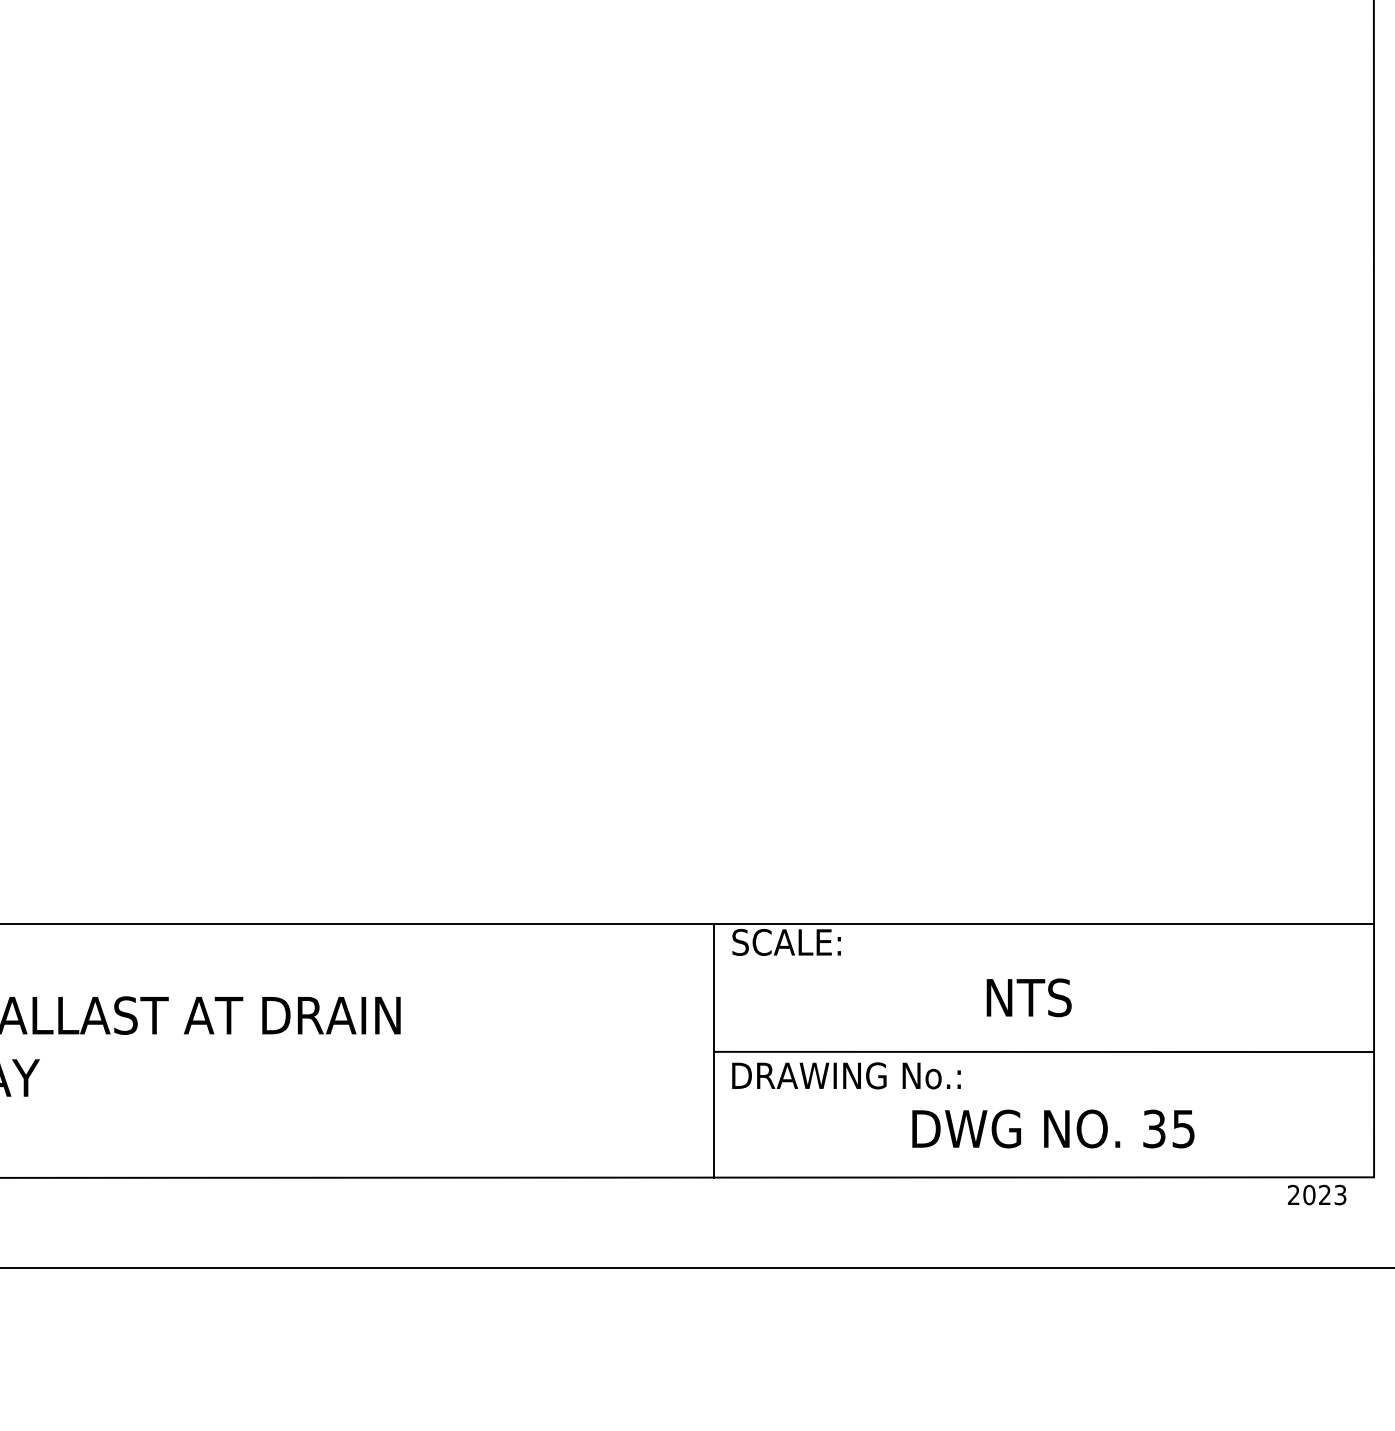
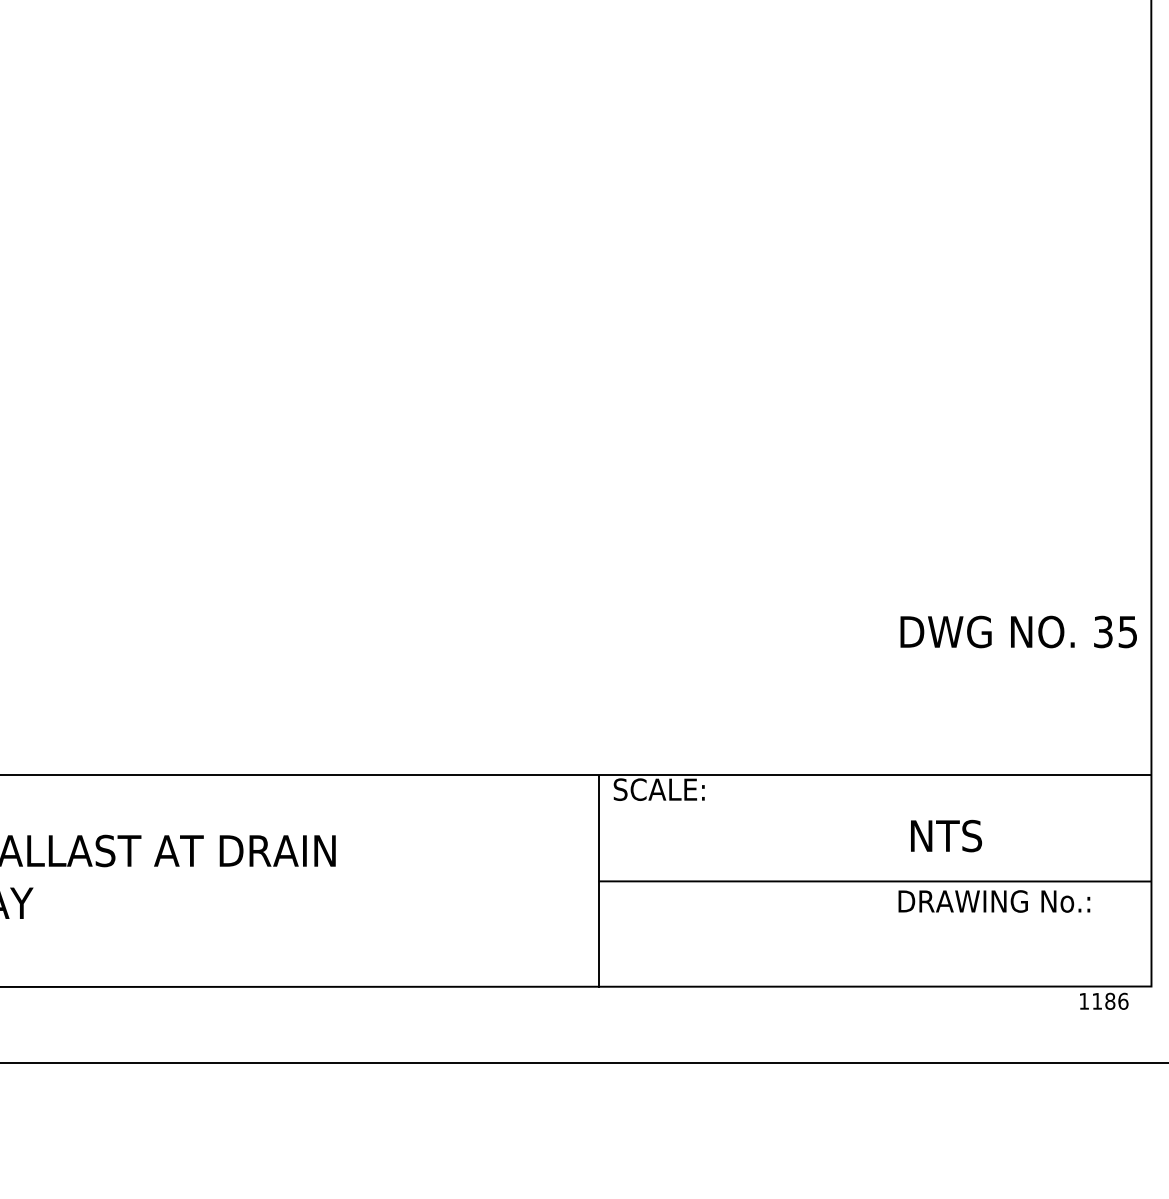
text: (1029, 997) -> (946, 835), moved
text: (846, 1075) -> (994, 901), moved
text: (1053, 1128) -> (1018, 631), moved
text: (1316, 1194) -> (1103, 1000), 2023 -> 1186

